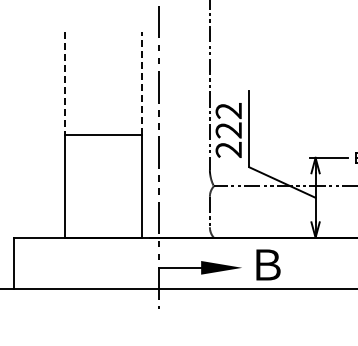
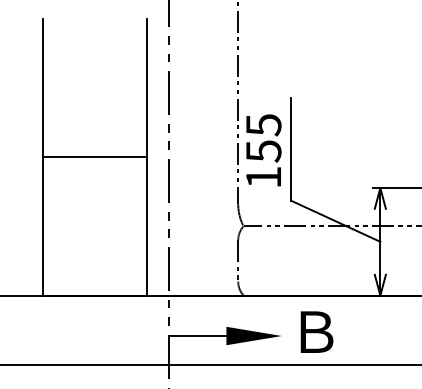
line: (142, 82) -> (147, 86), dashed -> solid
line: (65, 83) -> (44, 88), dashed -> solid
text: (228, 130) -> (263, 151), 222 -> 155

